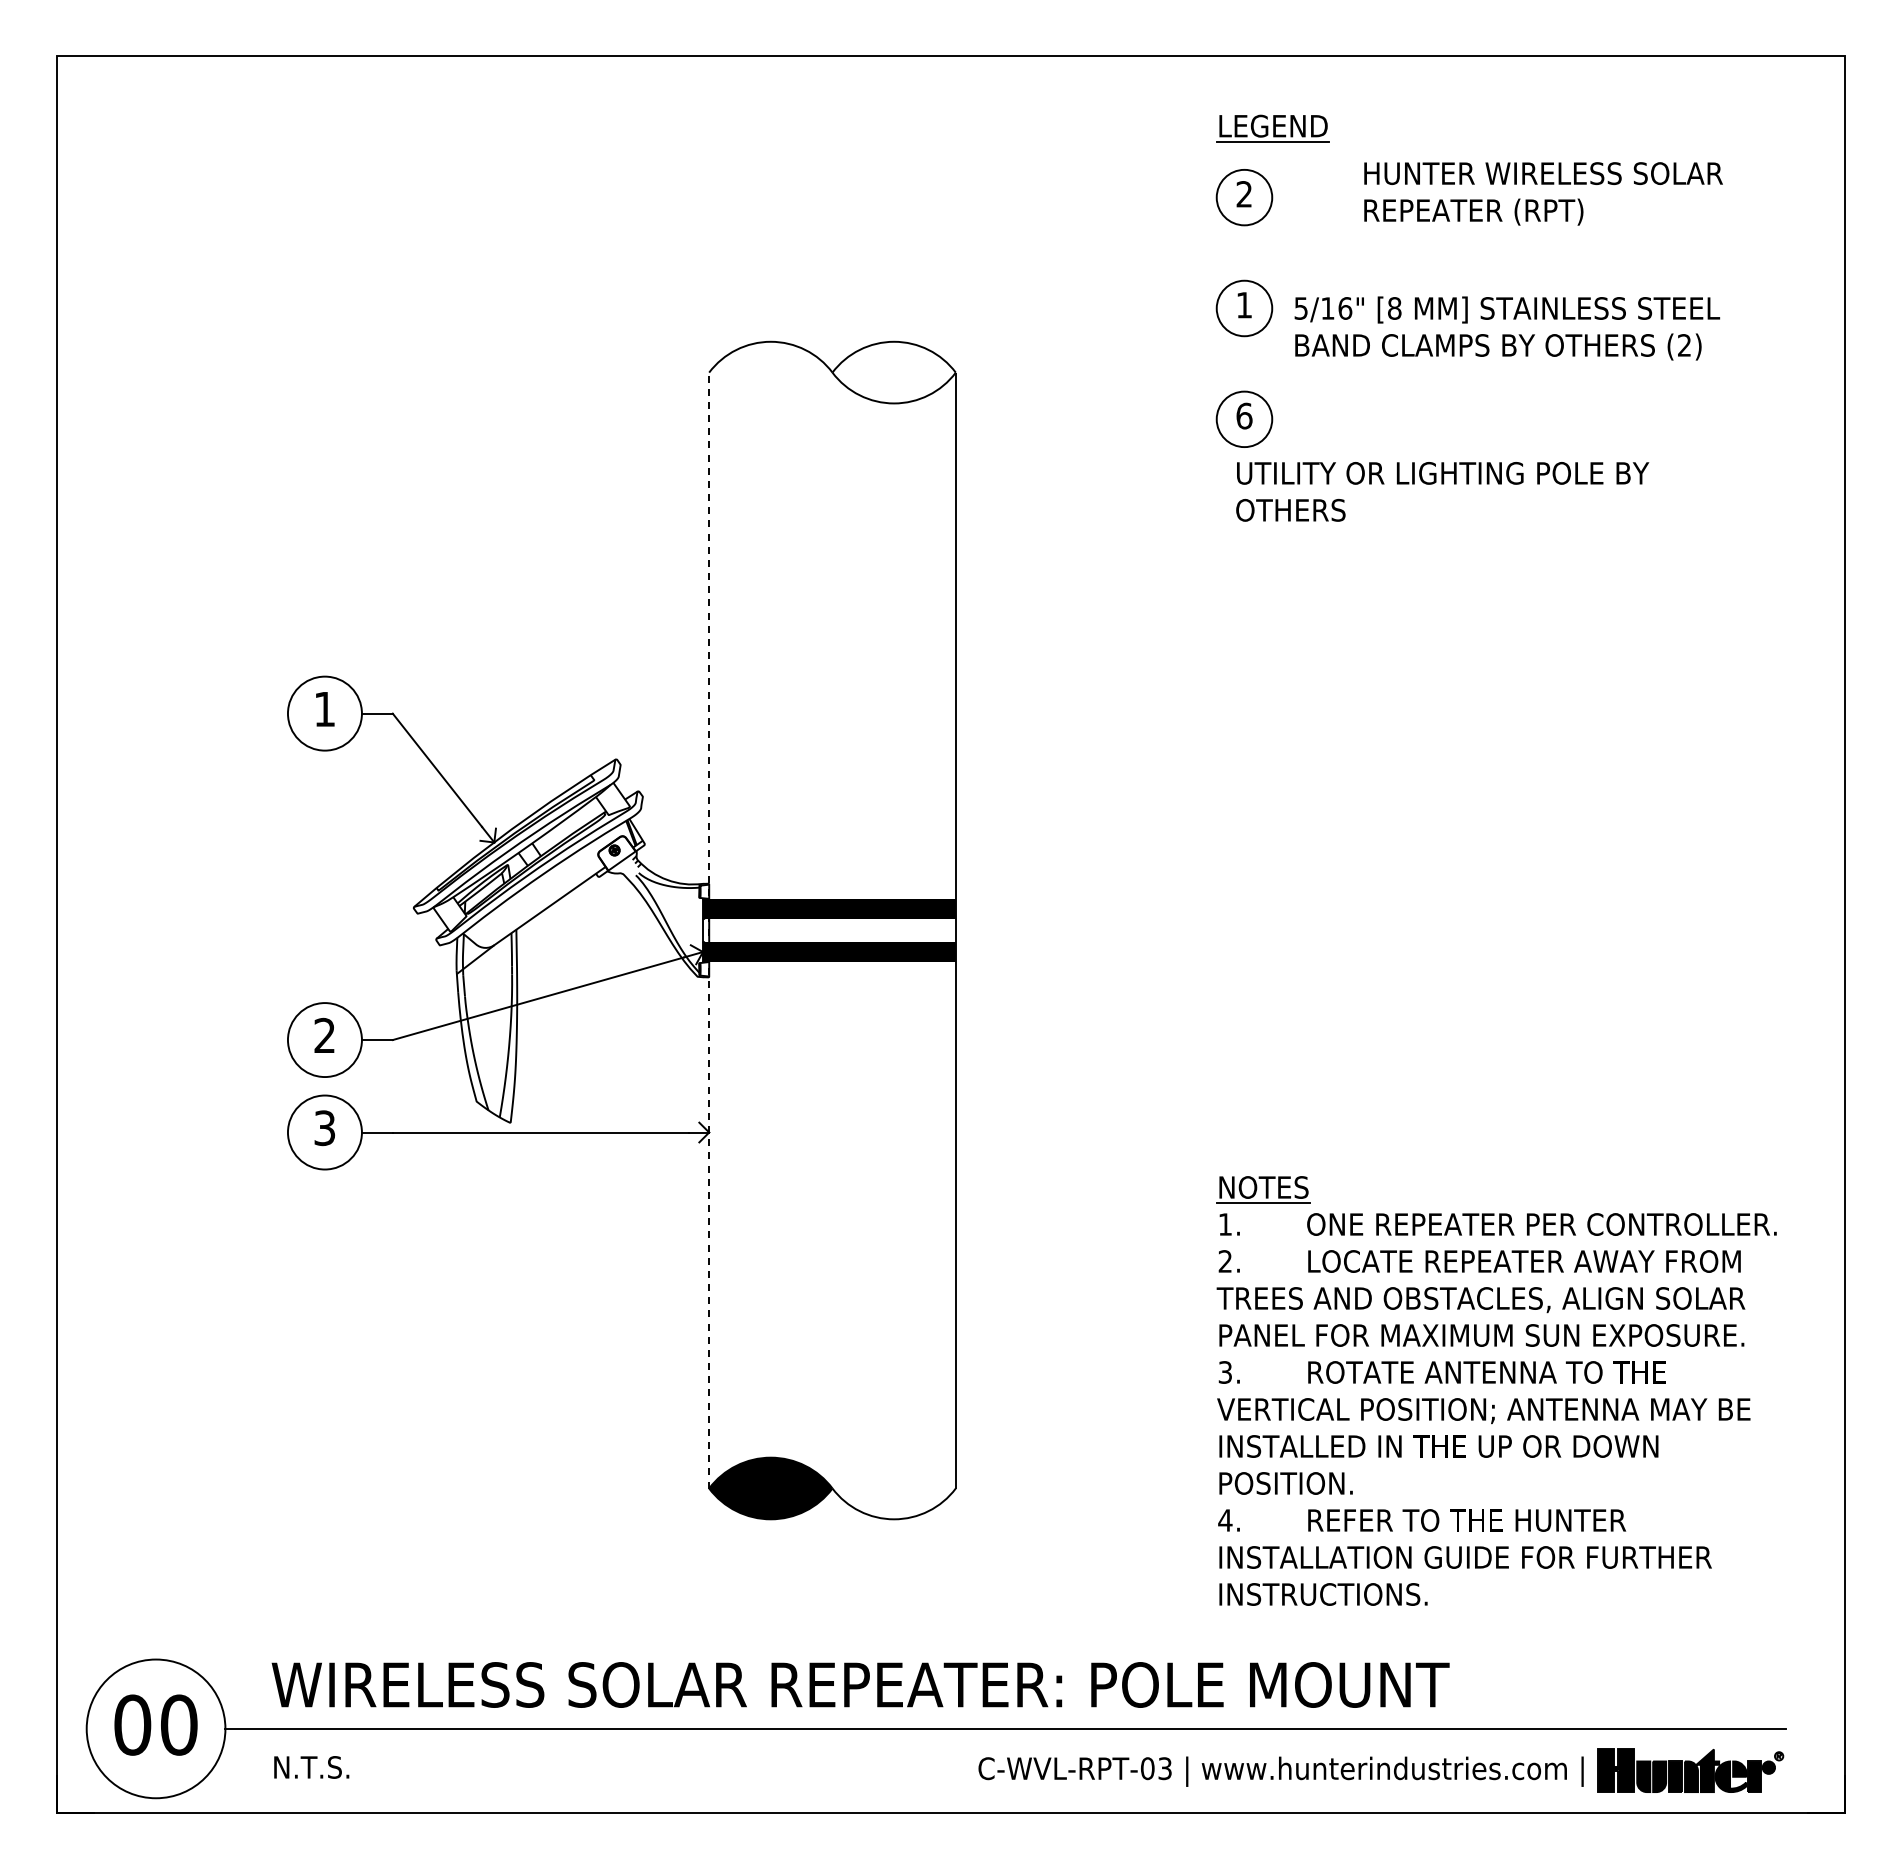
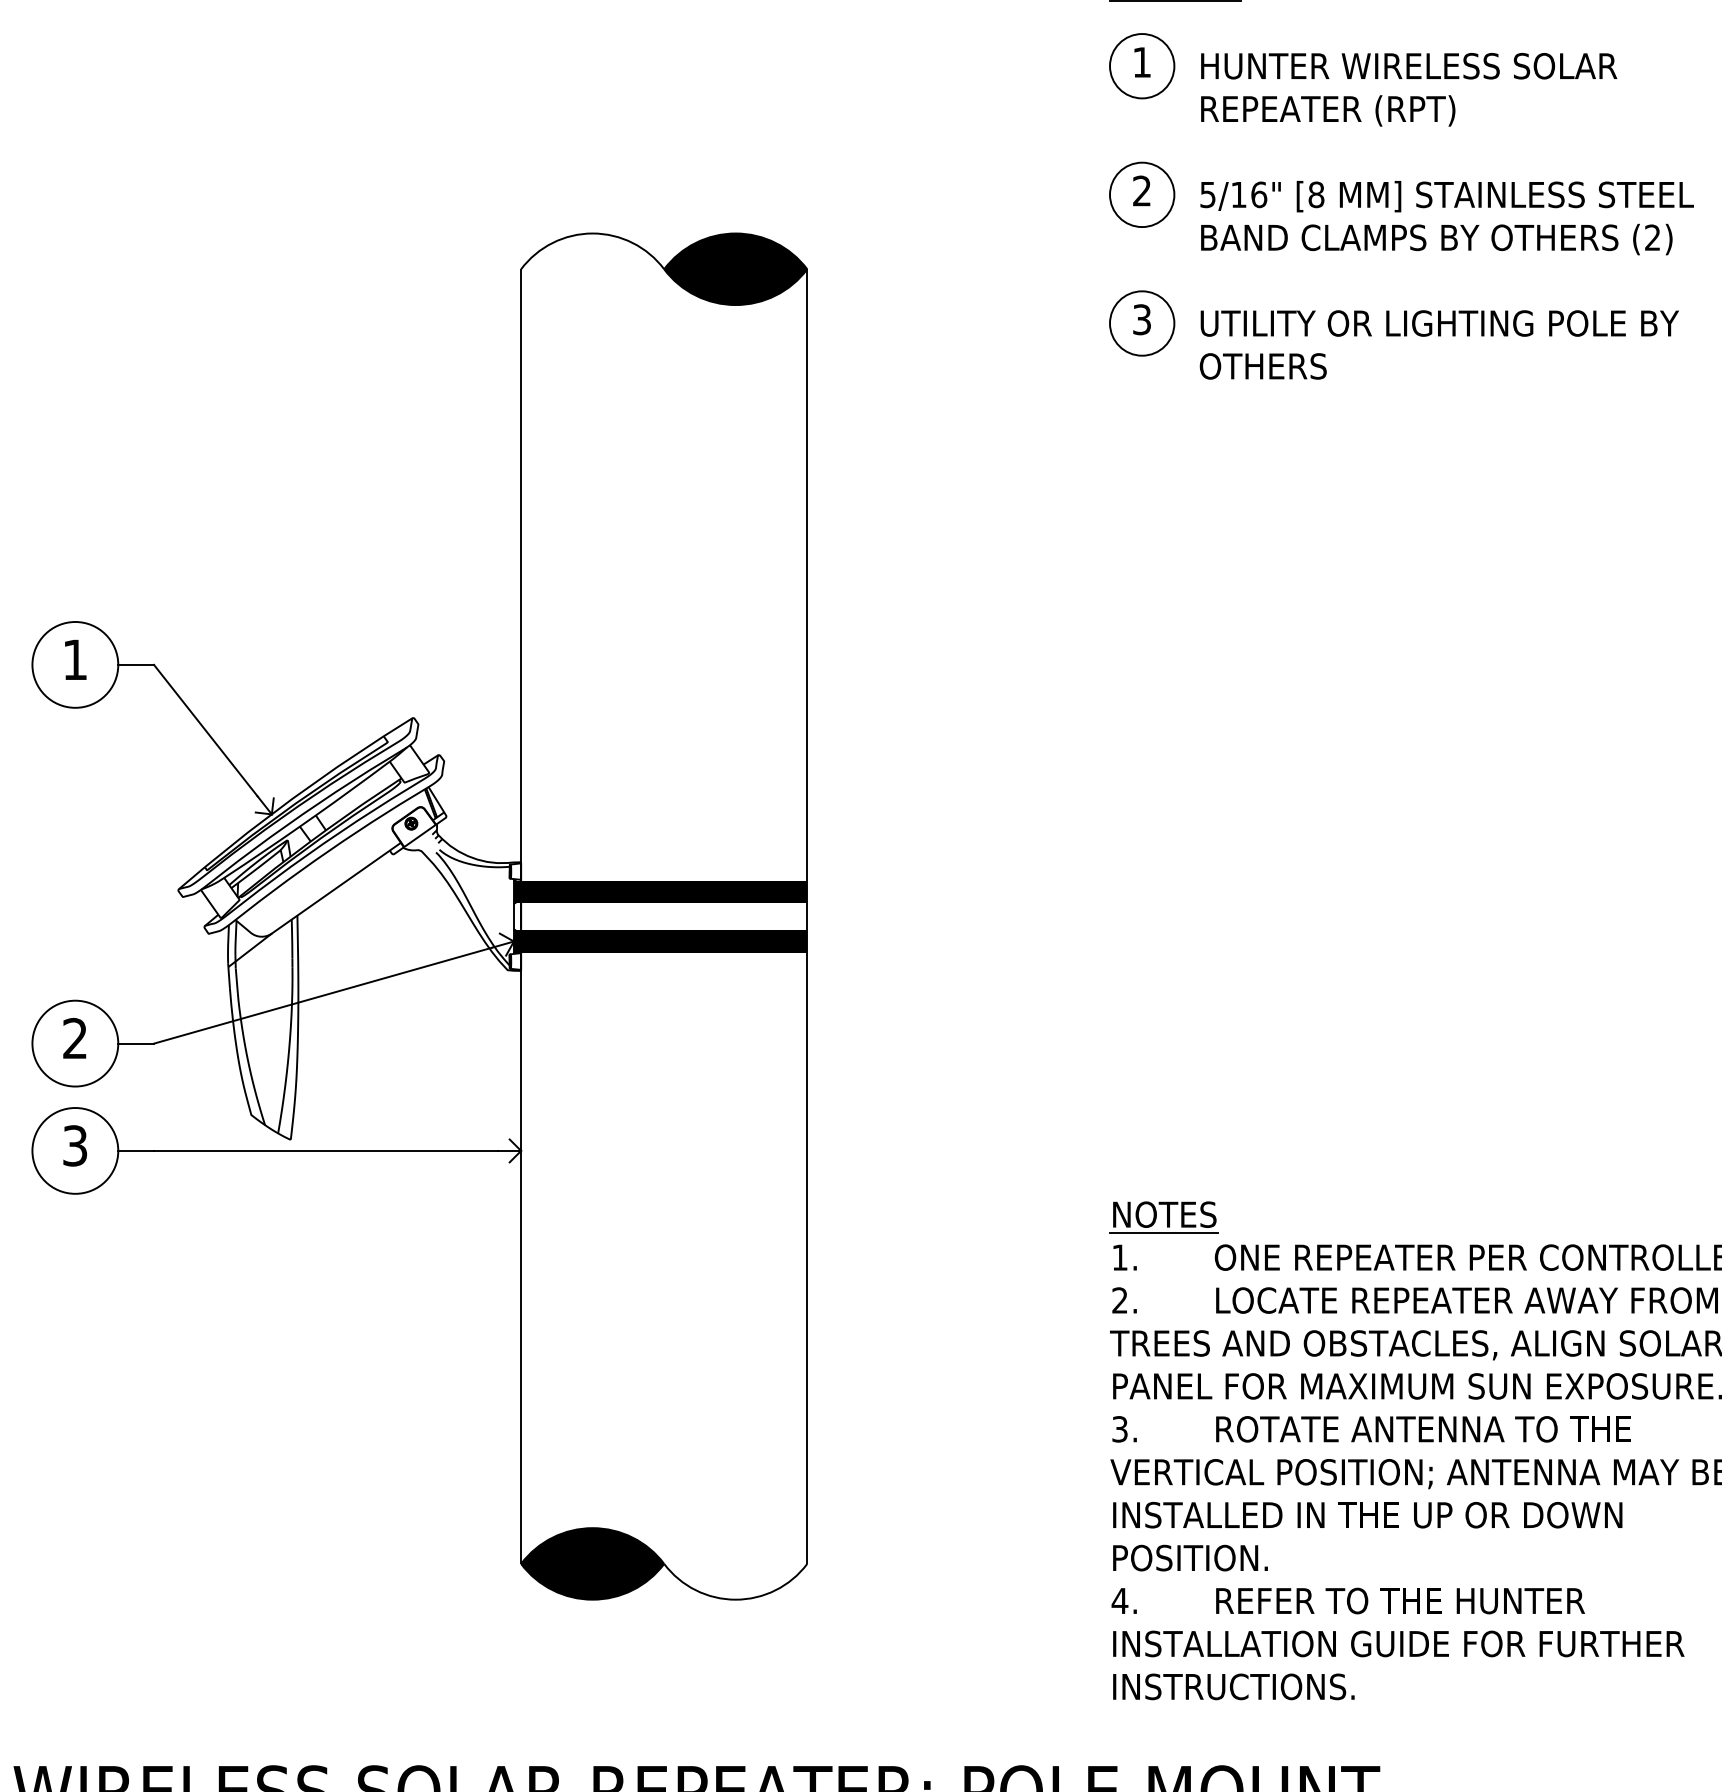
text: (1543, 193) -> (1409, 89), moved
text: (1243, 194) -> (1141, 62), 2 -> 1
text: (1243, 304) -> (1141, 190), 1 -> 2
fill: (893, 372) -> (734, 269), added
text: (1244, 415) -> (1142, 319), 6 -> 3
text: (1442, 491) -> (1439, 344), moved
line: (709, 930) -> (521, 916), dashed -> solid

